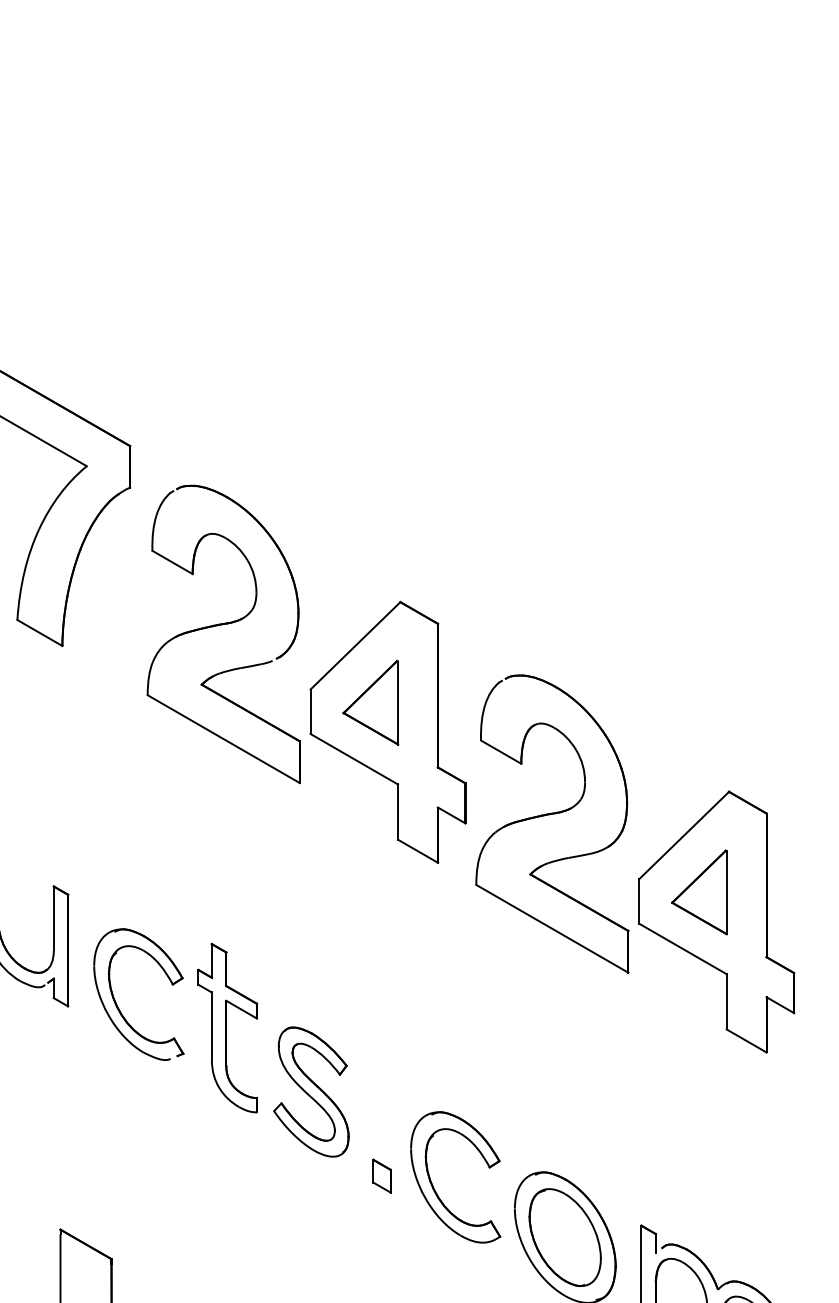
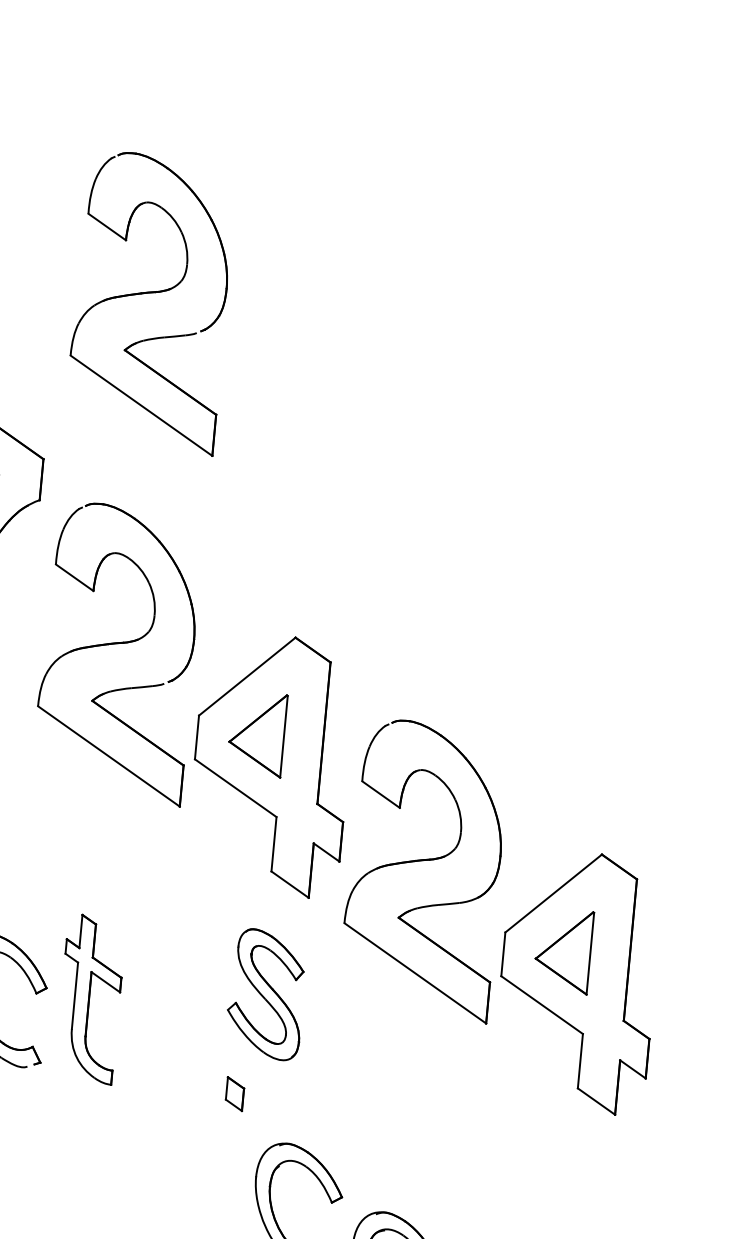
part: (222, 269) -> (150, 293), added
part: (227, 1028) -> (90, 999), moved
part: (311, 1091) -> (266, 994), moved
part: (381, 1175) -> (234, 1093), moved

